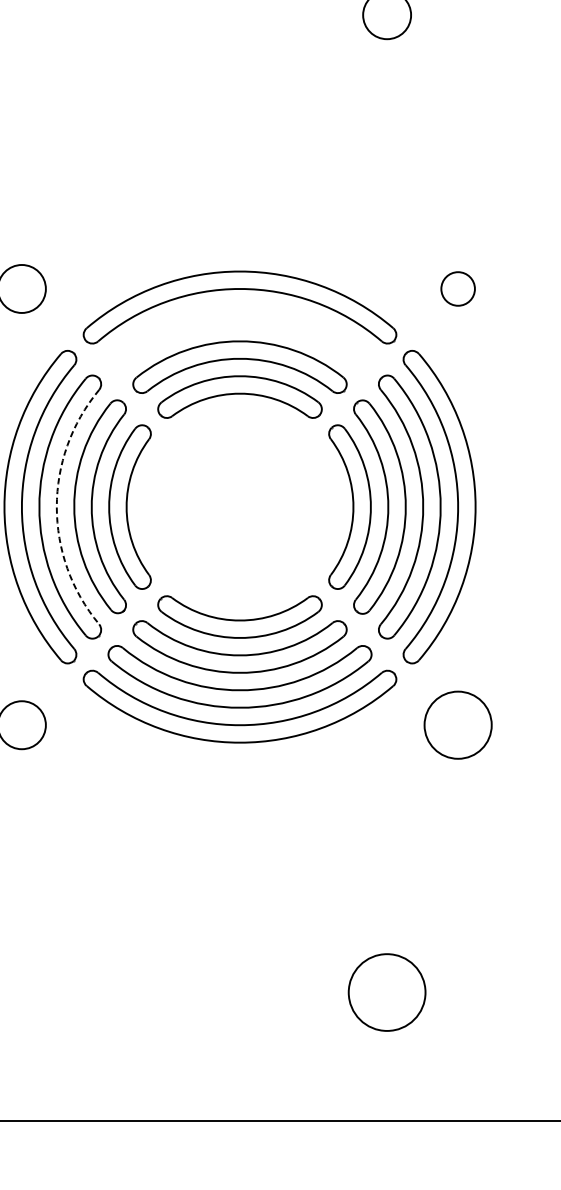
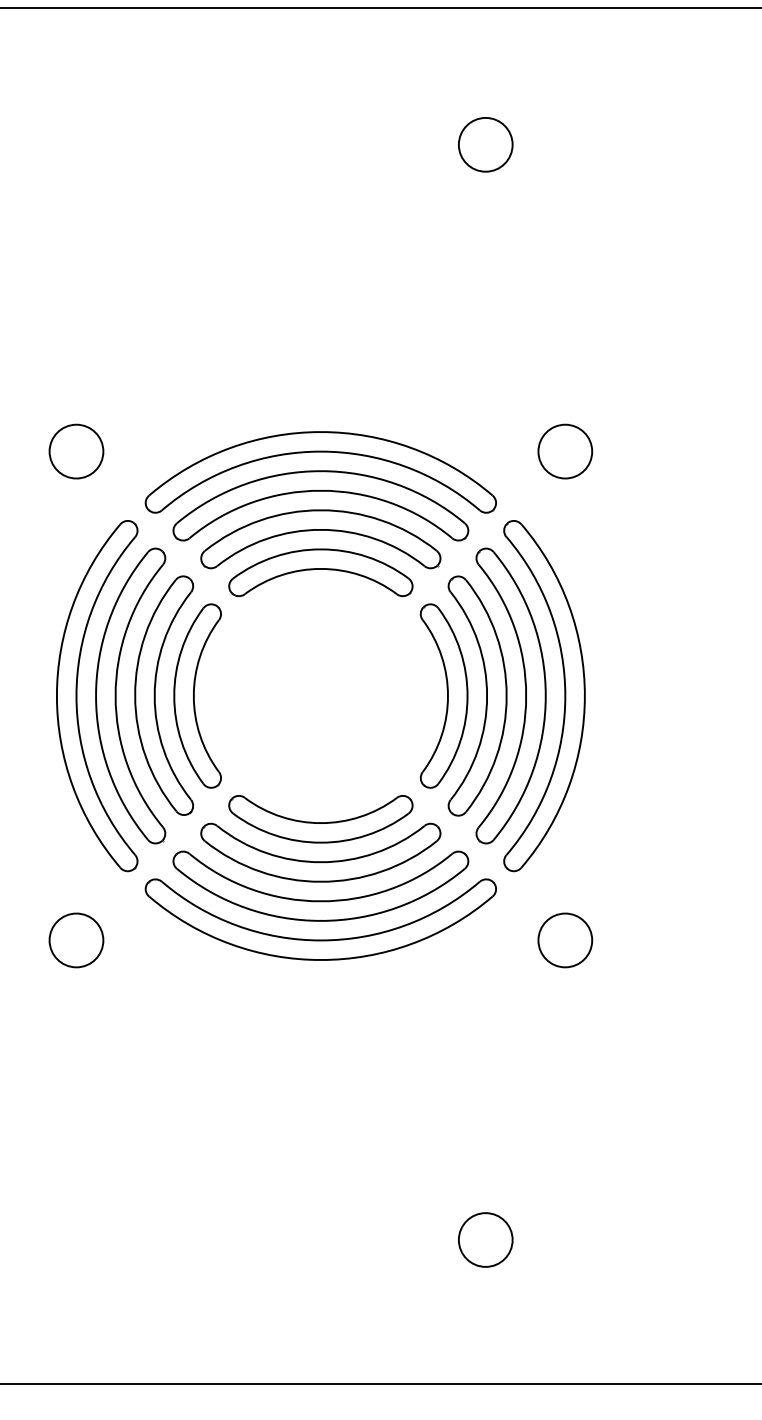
circle: (458, 288) -> (565, 451), size x1.43
part: (239, 324) -> (320, 491), added
arc: (56, 507) -> (115, 696), dashed -> solid
circle: (458, 725) -> (565, 940), size x0.71
circle: (386, 992) -> (485, 1239), size x0.62

